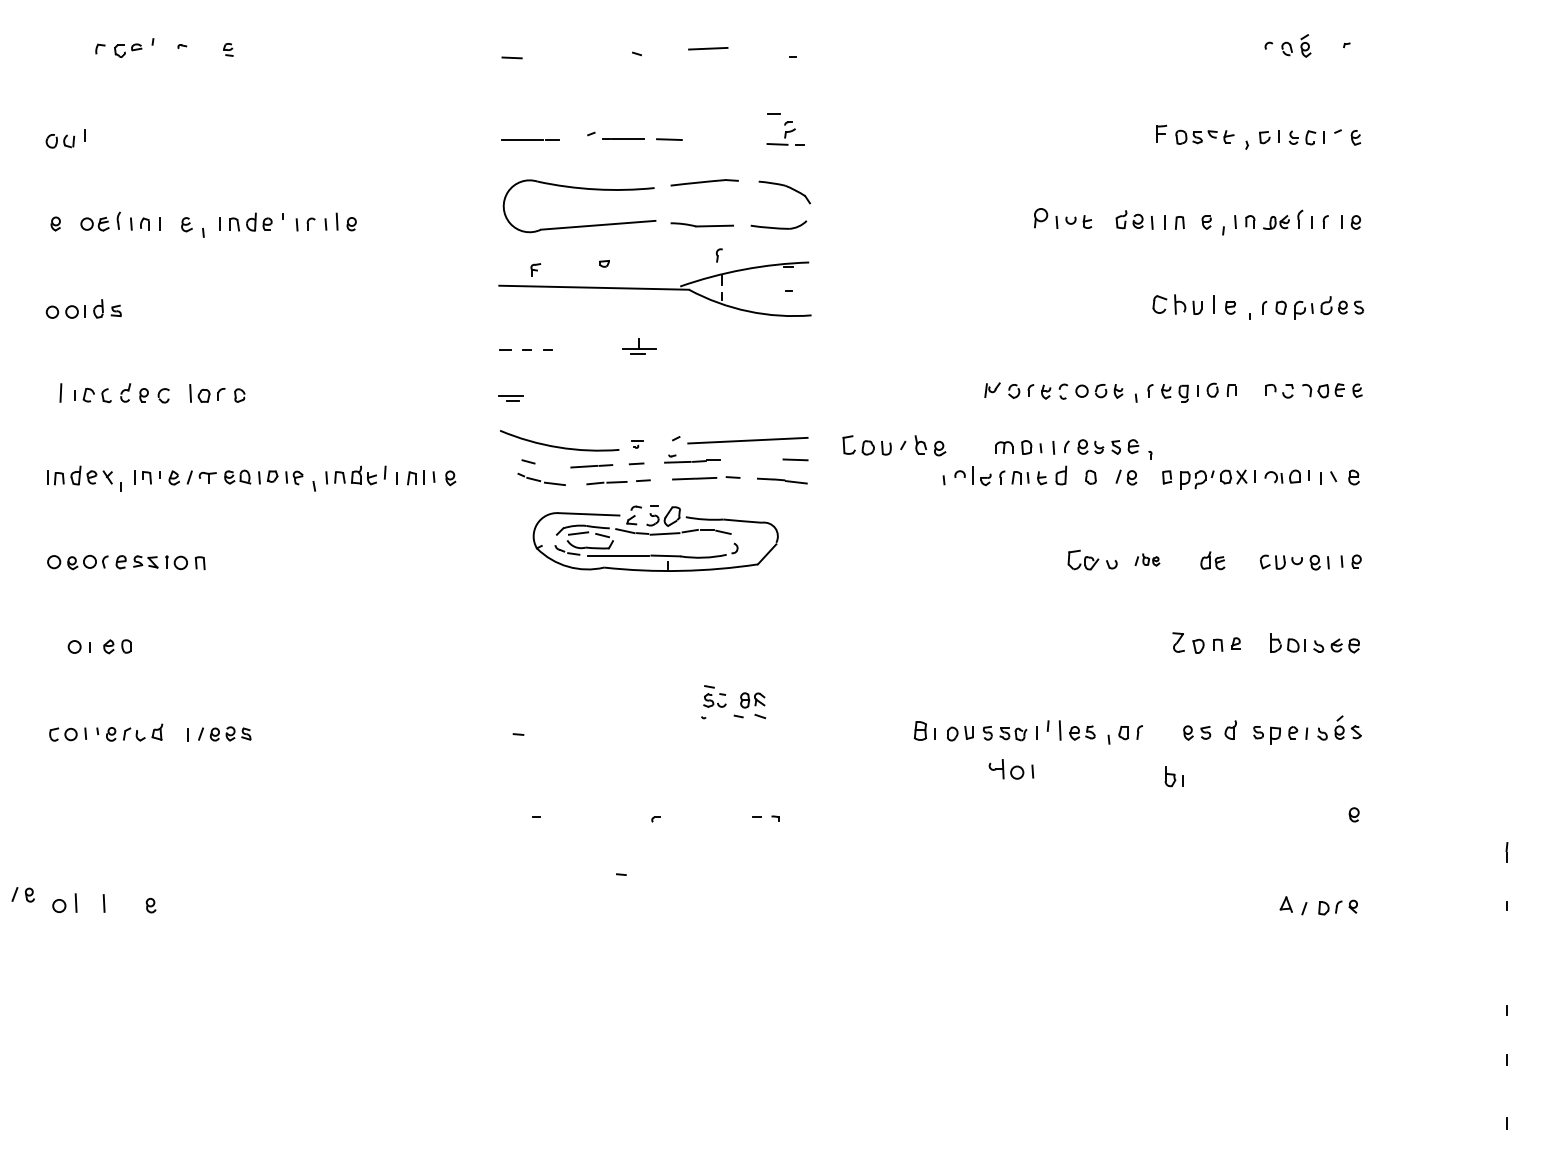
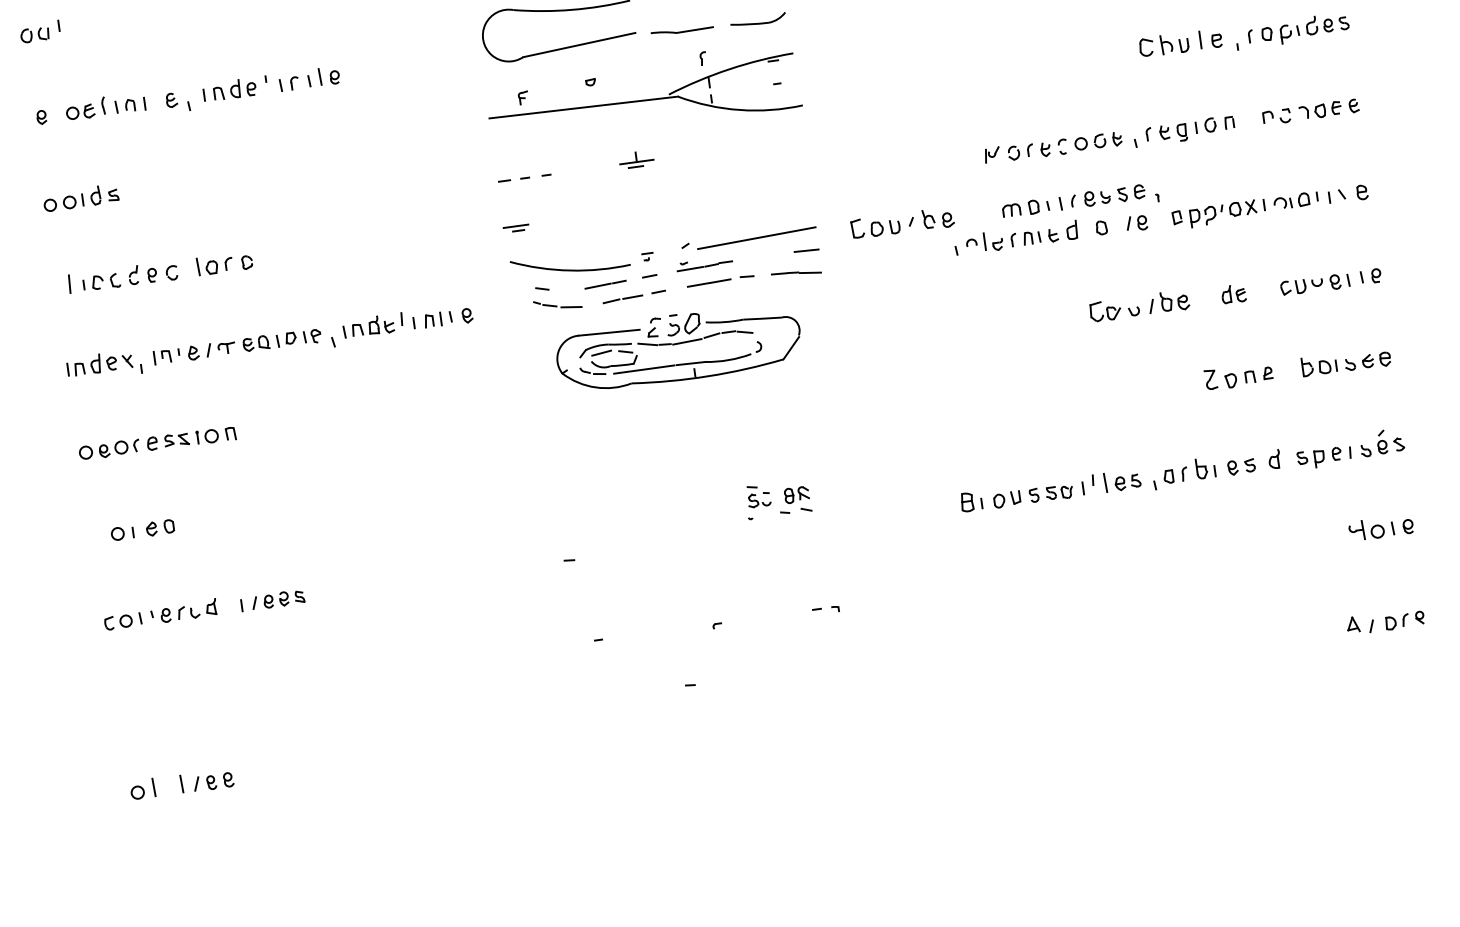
part: (1147, 559) -> (1168, 301), size x1.67
part: (1011, 769) -> (1371, 529), moved
part: (1173, 776) -> (1204, 468), moved
part: (22, 894) -> (204, 783), moved

